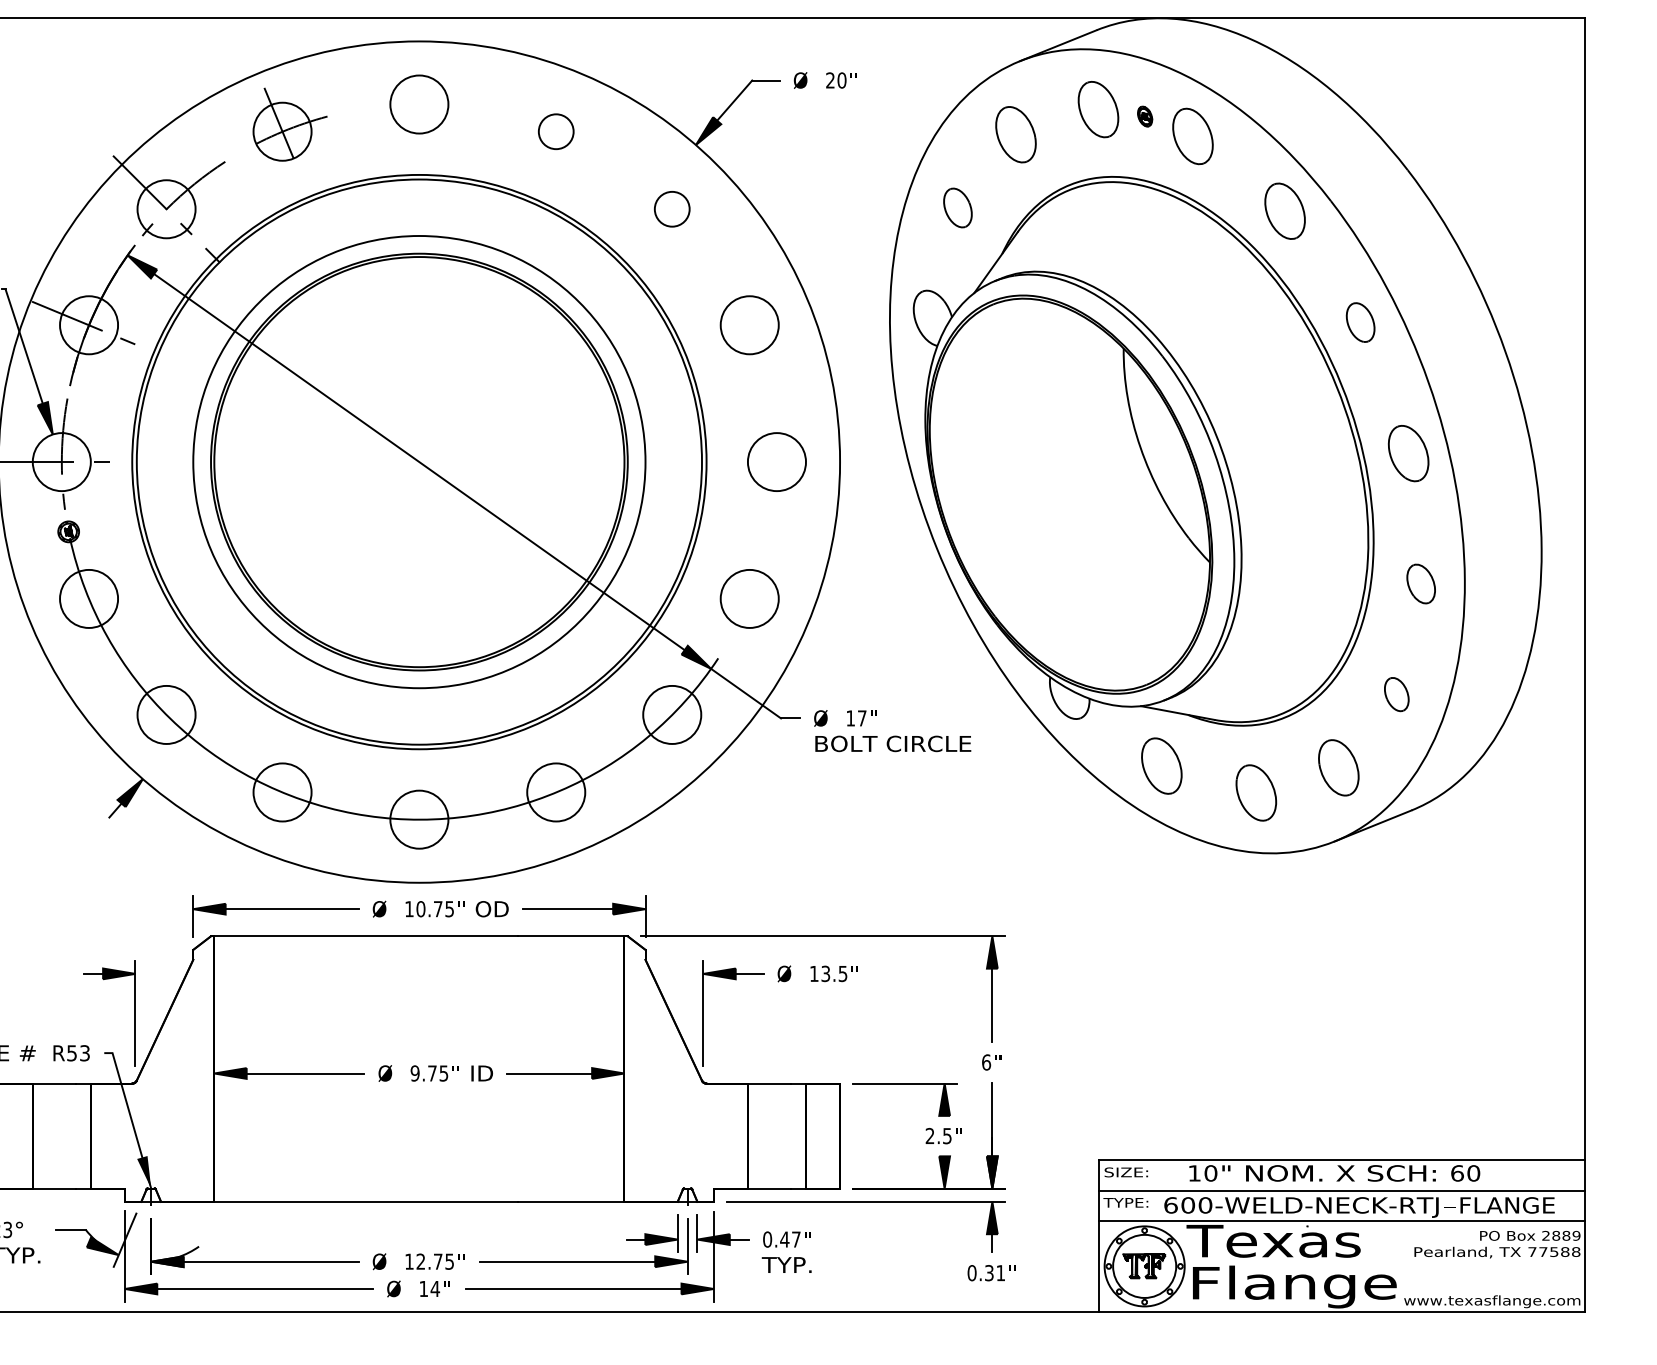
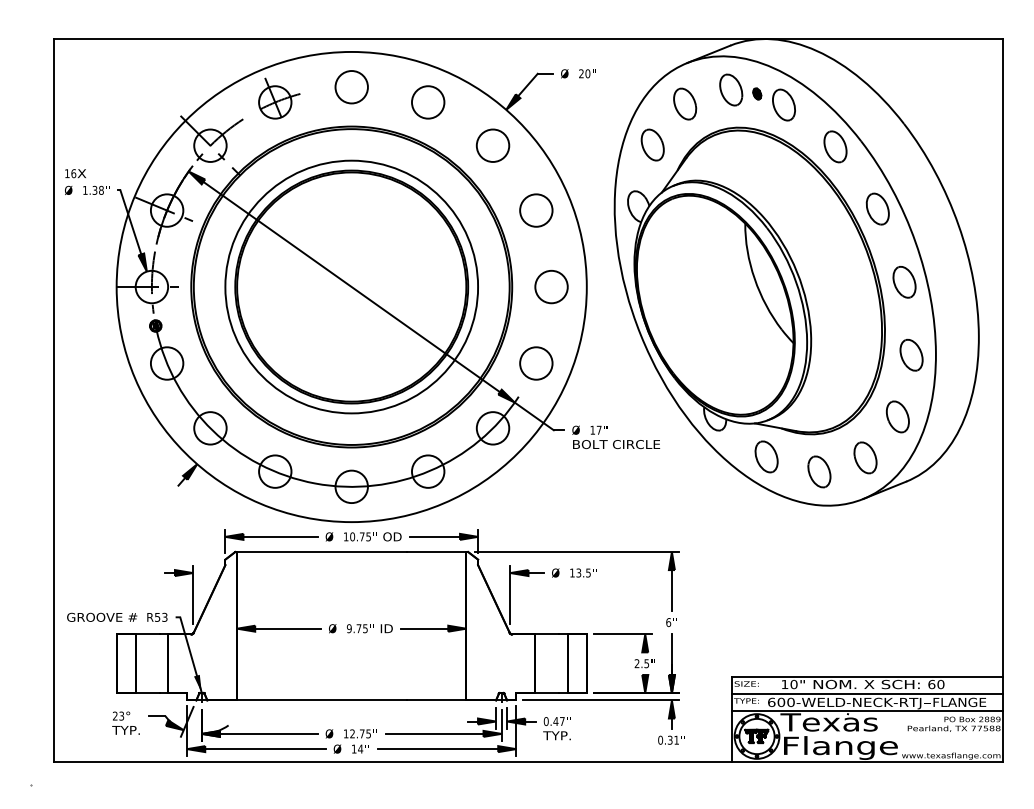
circle: (554, 131) -> (427, 102), size x1.67
part: (957, 207) -> (652, 144), size x1.43
circle: (671, 208) -> (492, 145), size x1.67
part: (1360, 321) -> (877, 208), size x1.43
part: (1421, 582) -> (911, 354), size x1.43
part: (1396, 693) -> (897, 416), size x1.67

